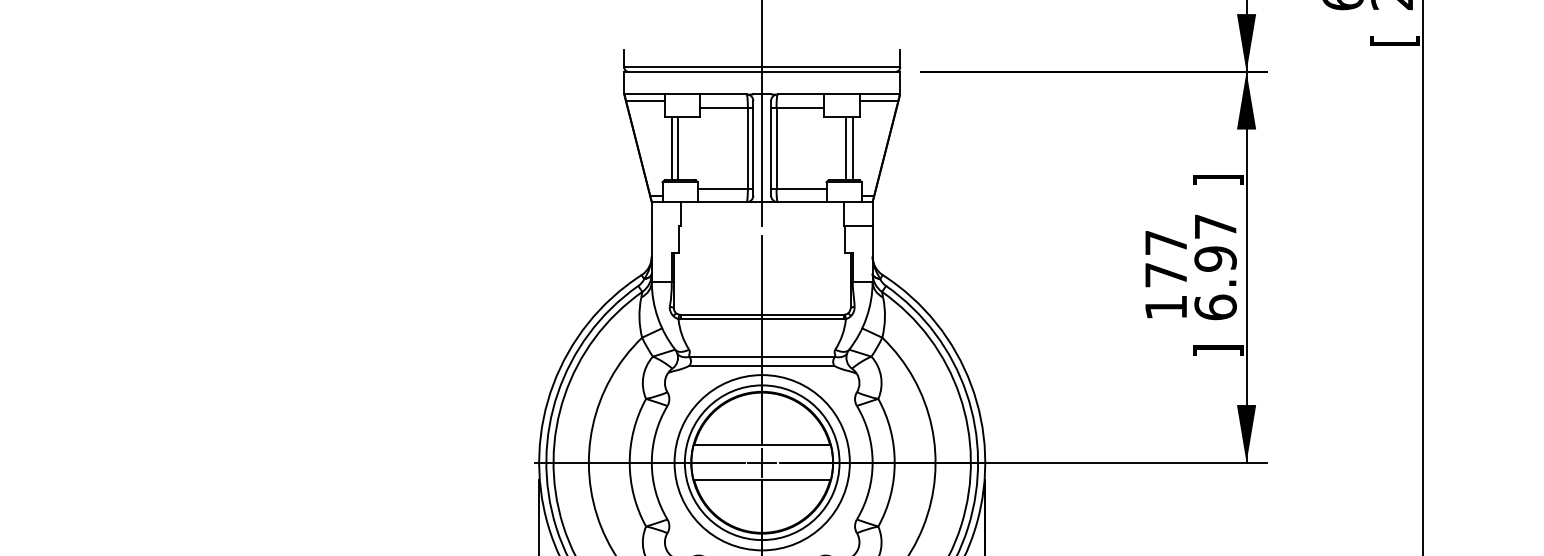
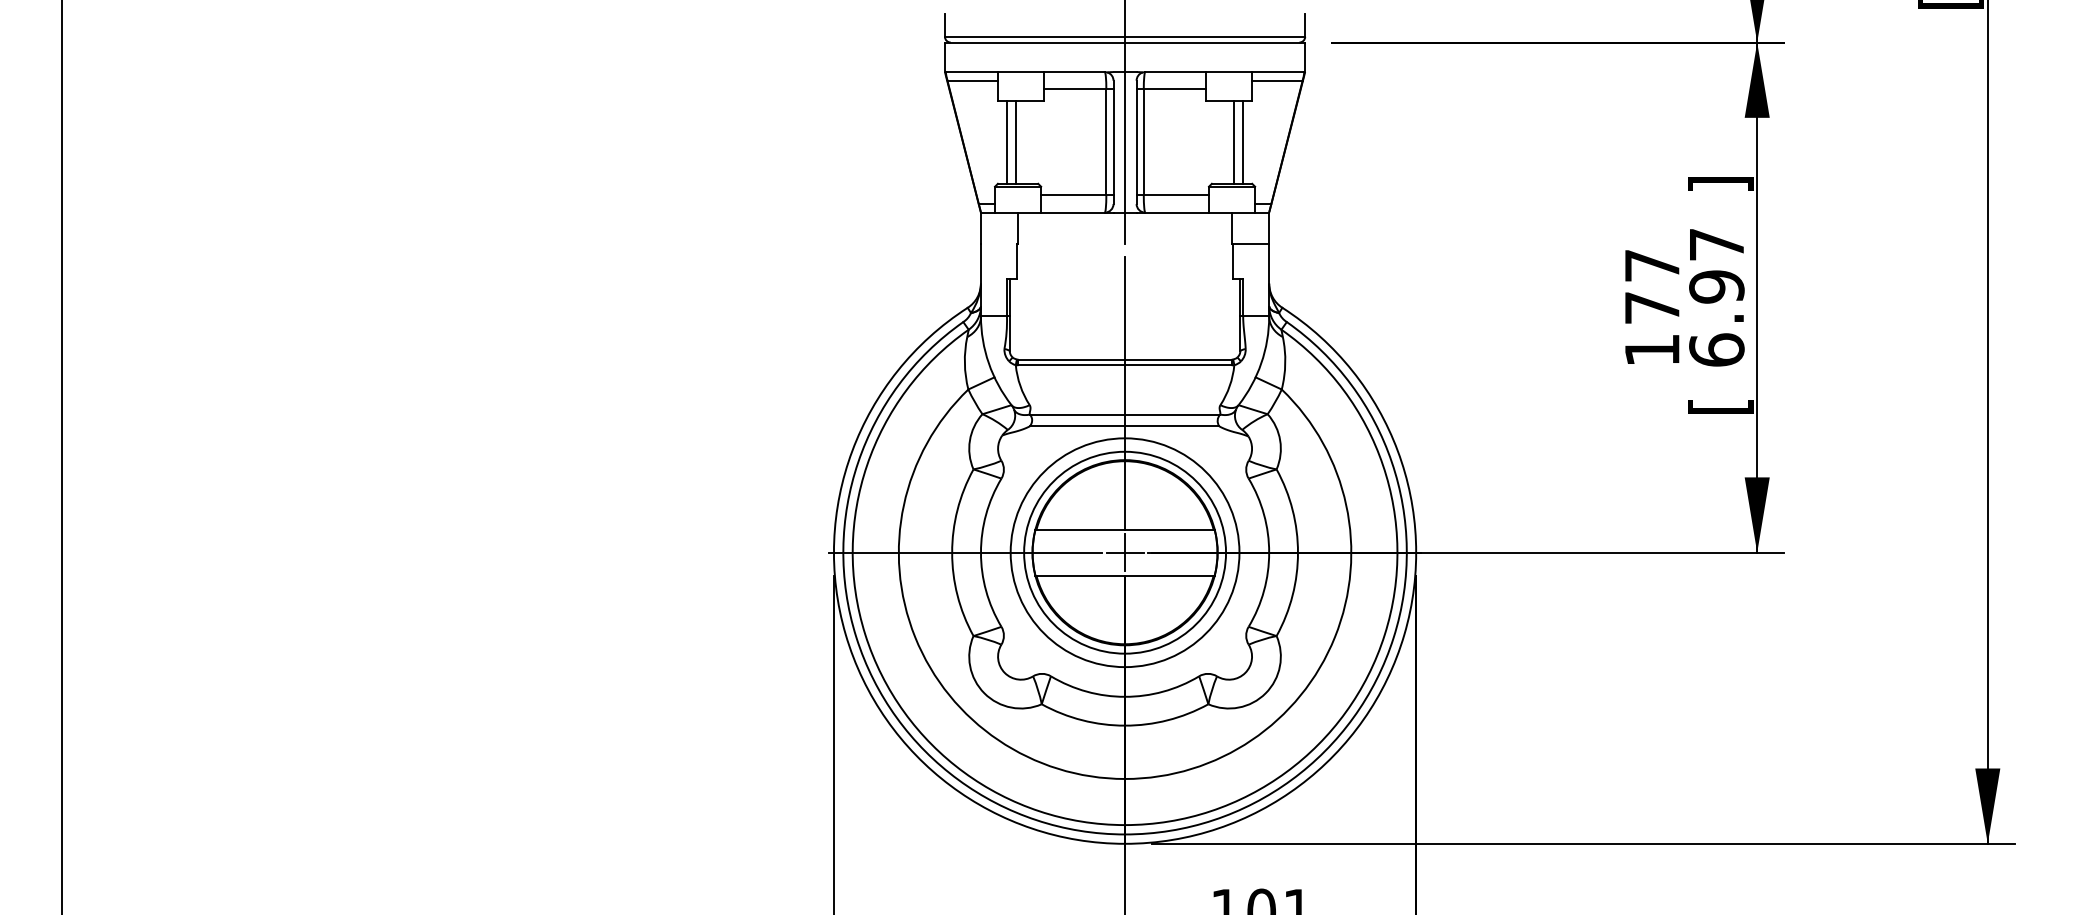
text: (1218, 350) -> (1720, 406), ] -> [

